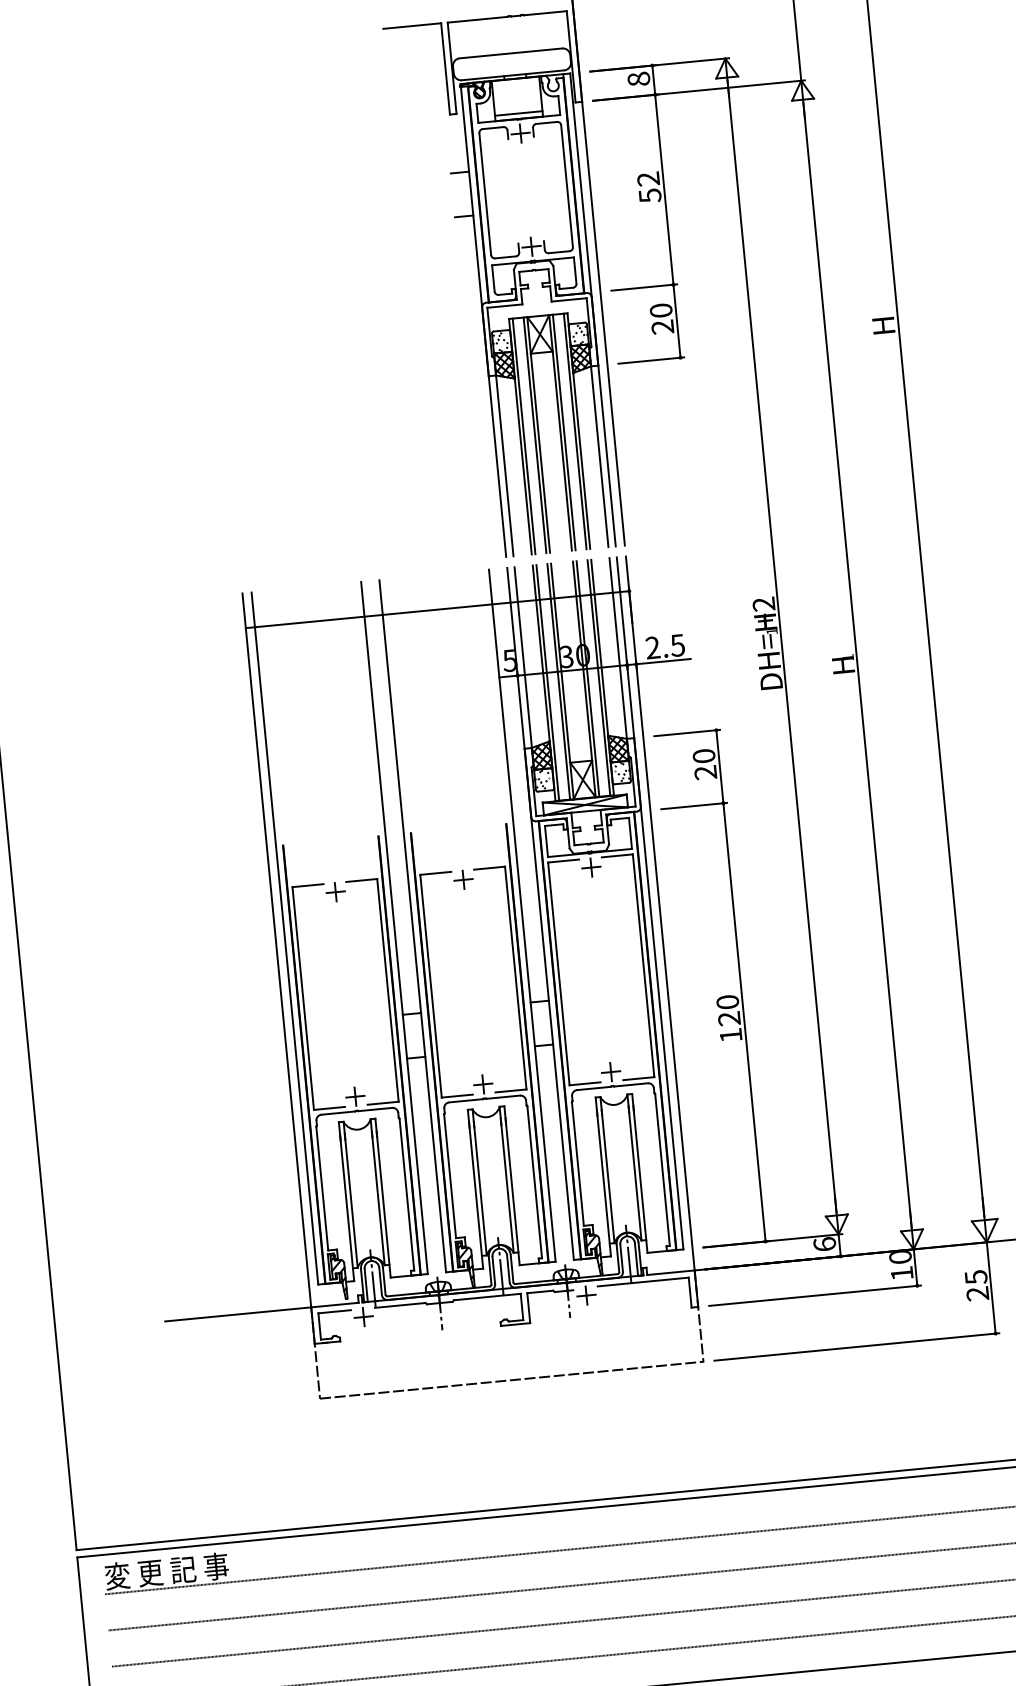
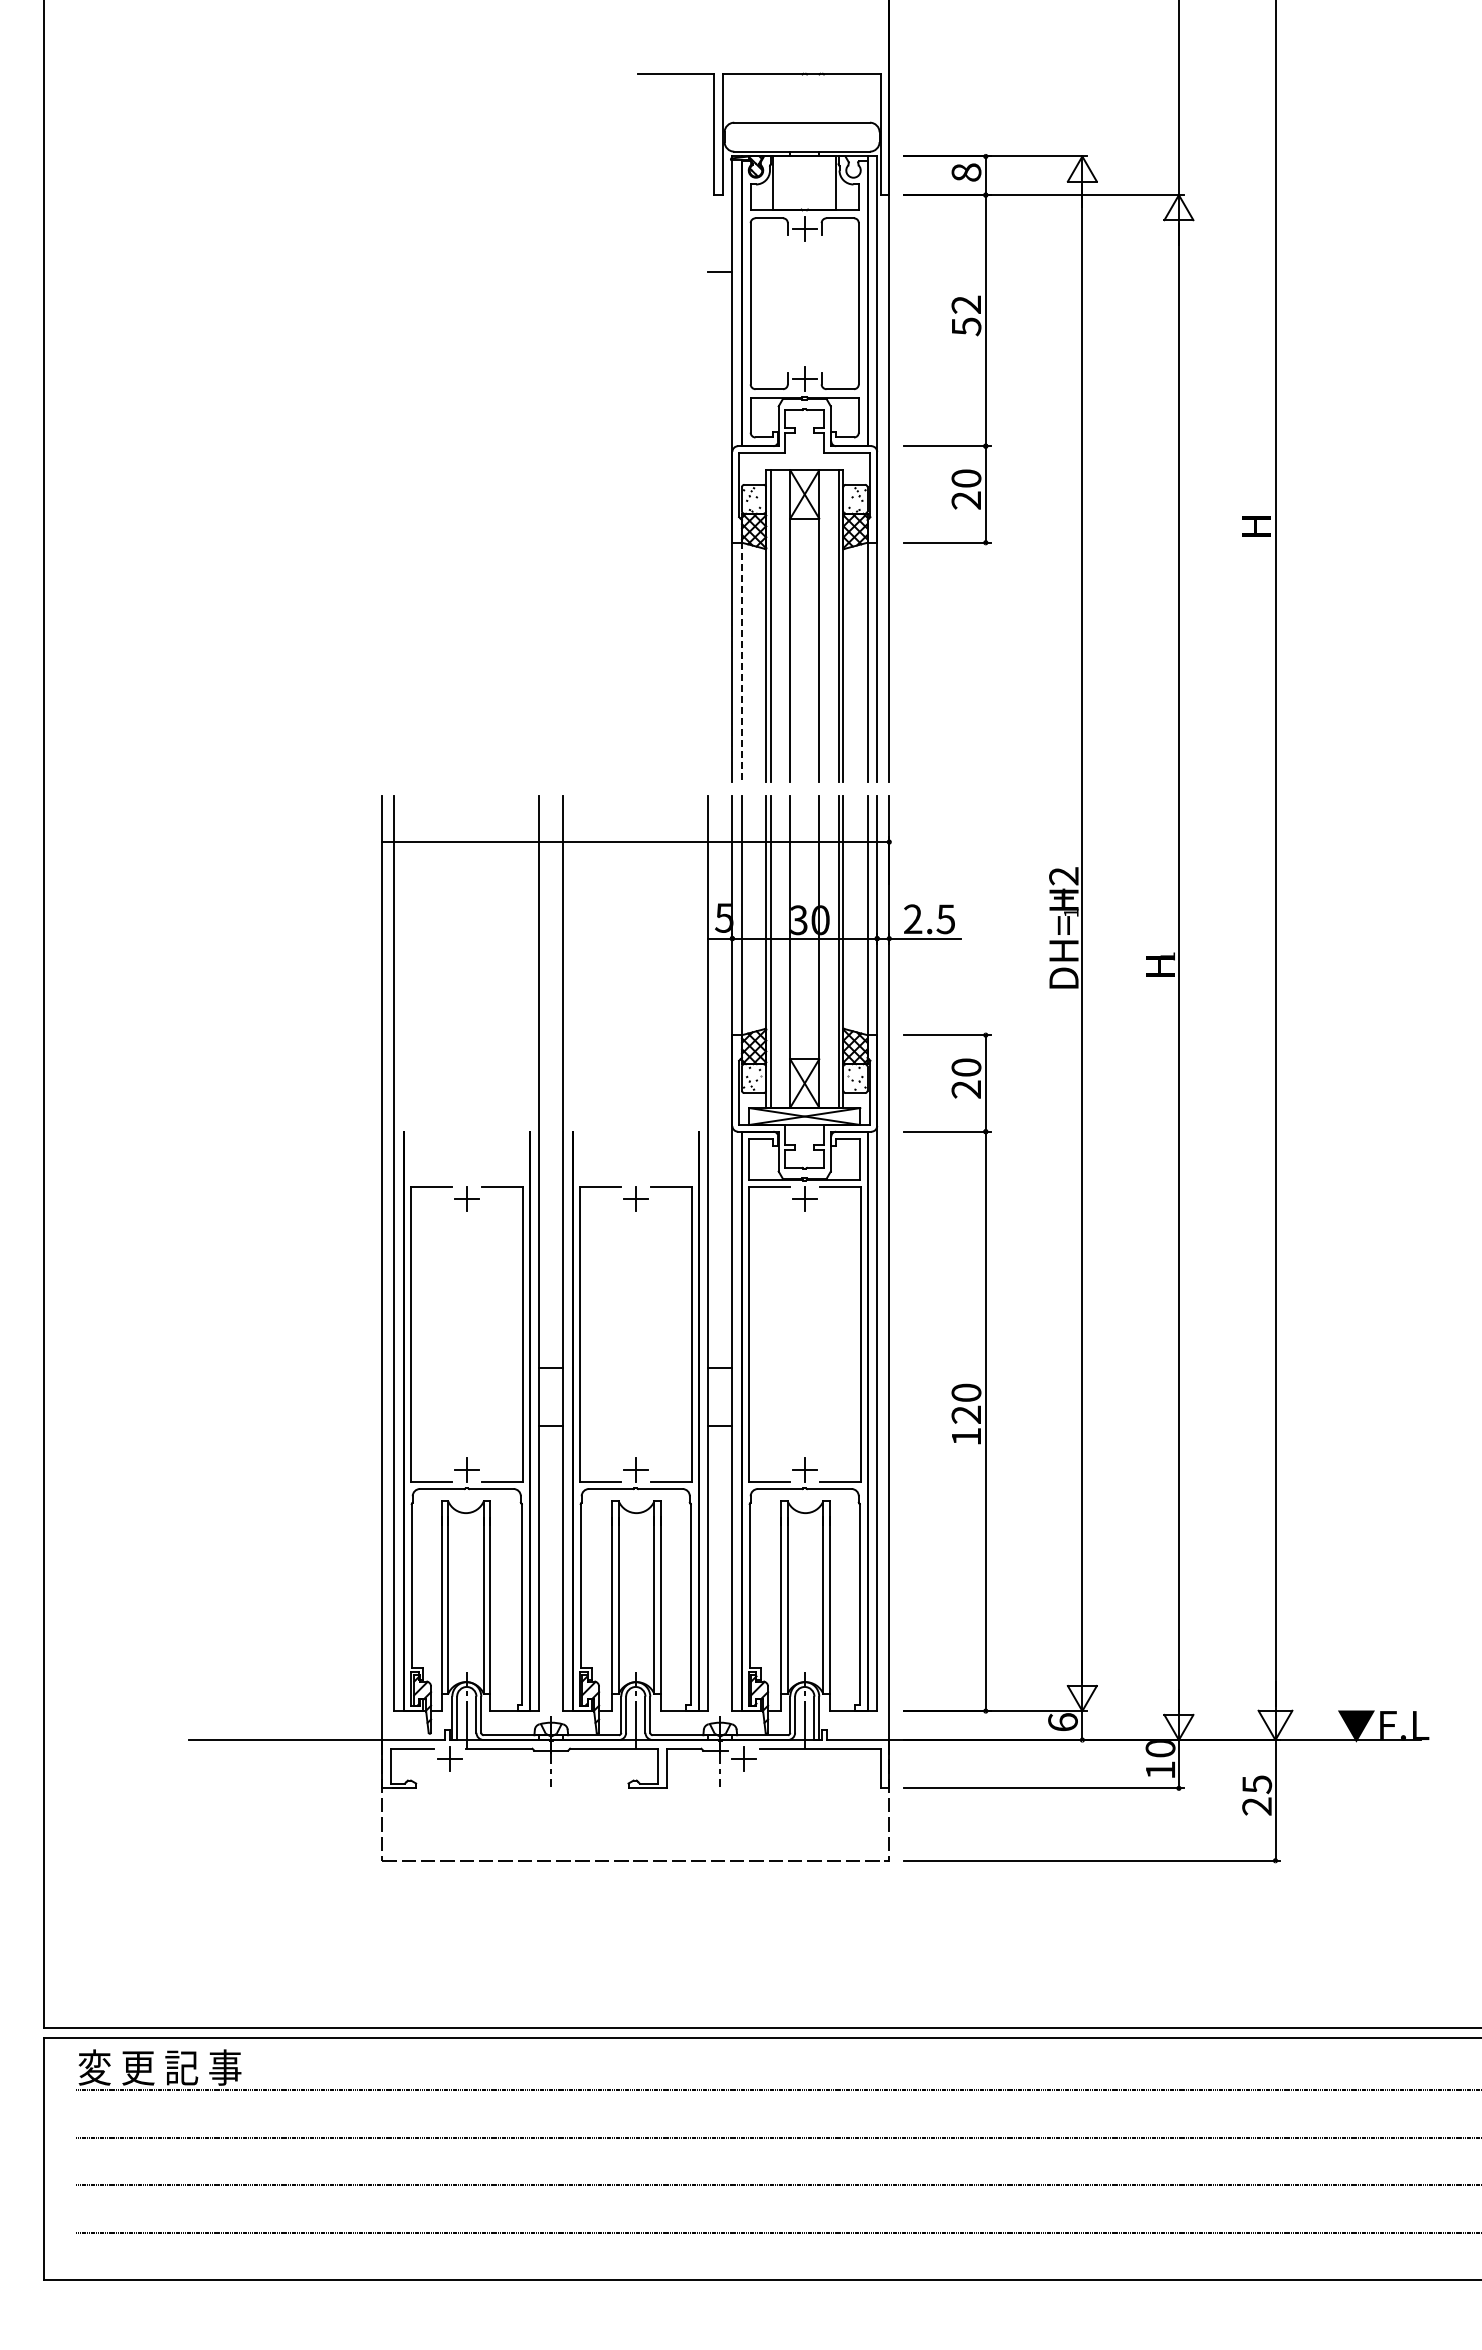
line: (518, 113) -> (804, 202), removed
line: (464, 216) -> (720, 330), removed
line: (564, 432) -> (824, 625), removed
line: (535, 434) -> (785, 625), removed
line: (505, 466) -> (742, 662), solid -> dashed
line: (588, 678) -> (824, 951), removed
line: (558, 681) -> (785, 951), removed

